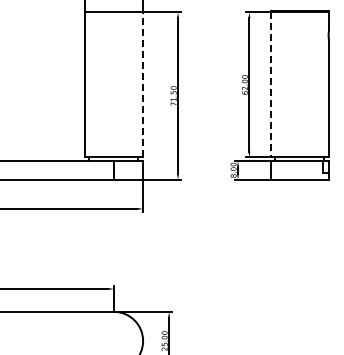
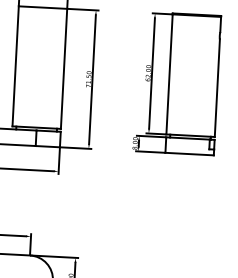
line: (143, 84) -> (64, 68), dashed -> solid
line: (270, 85) -> (169, 74), dashed -> solid

